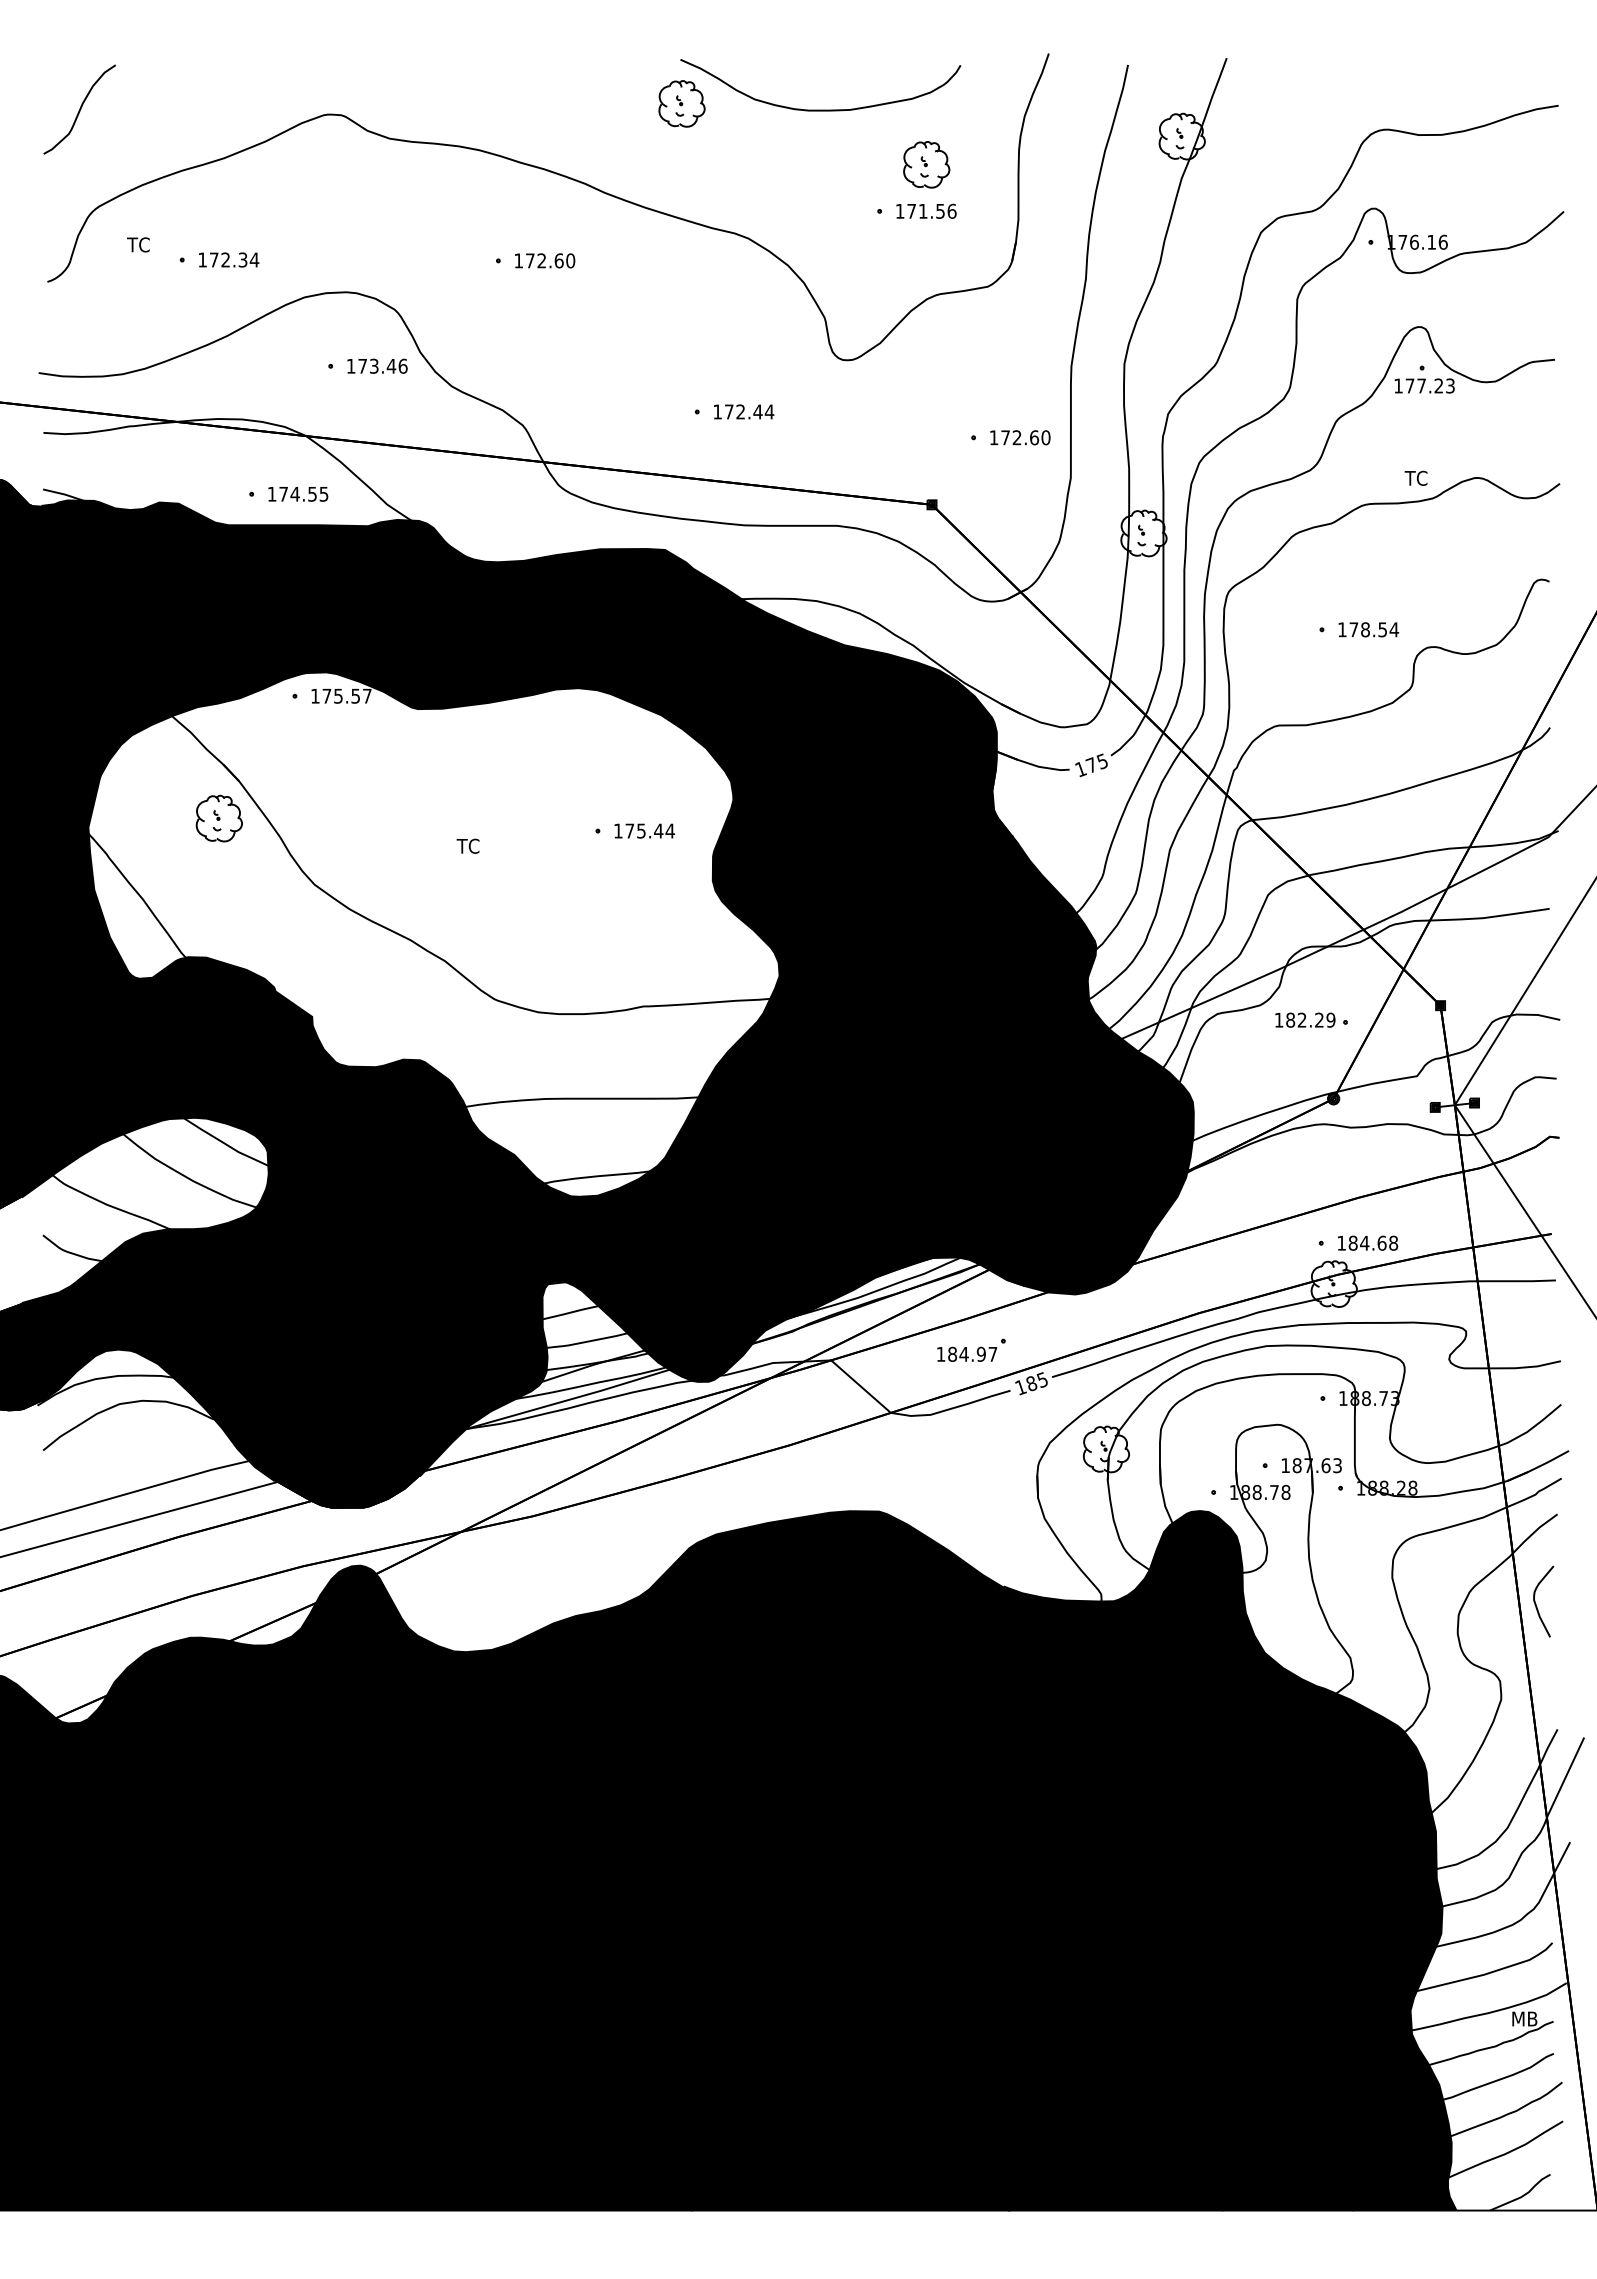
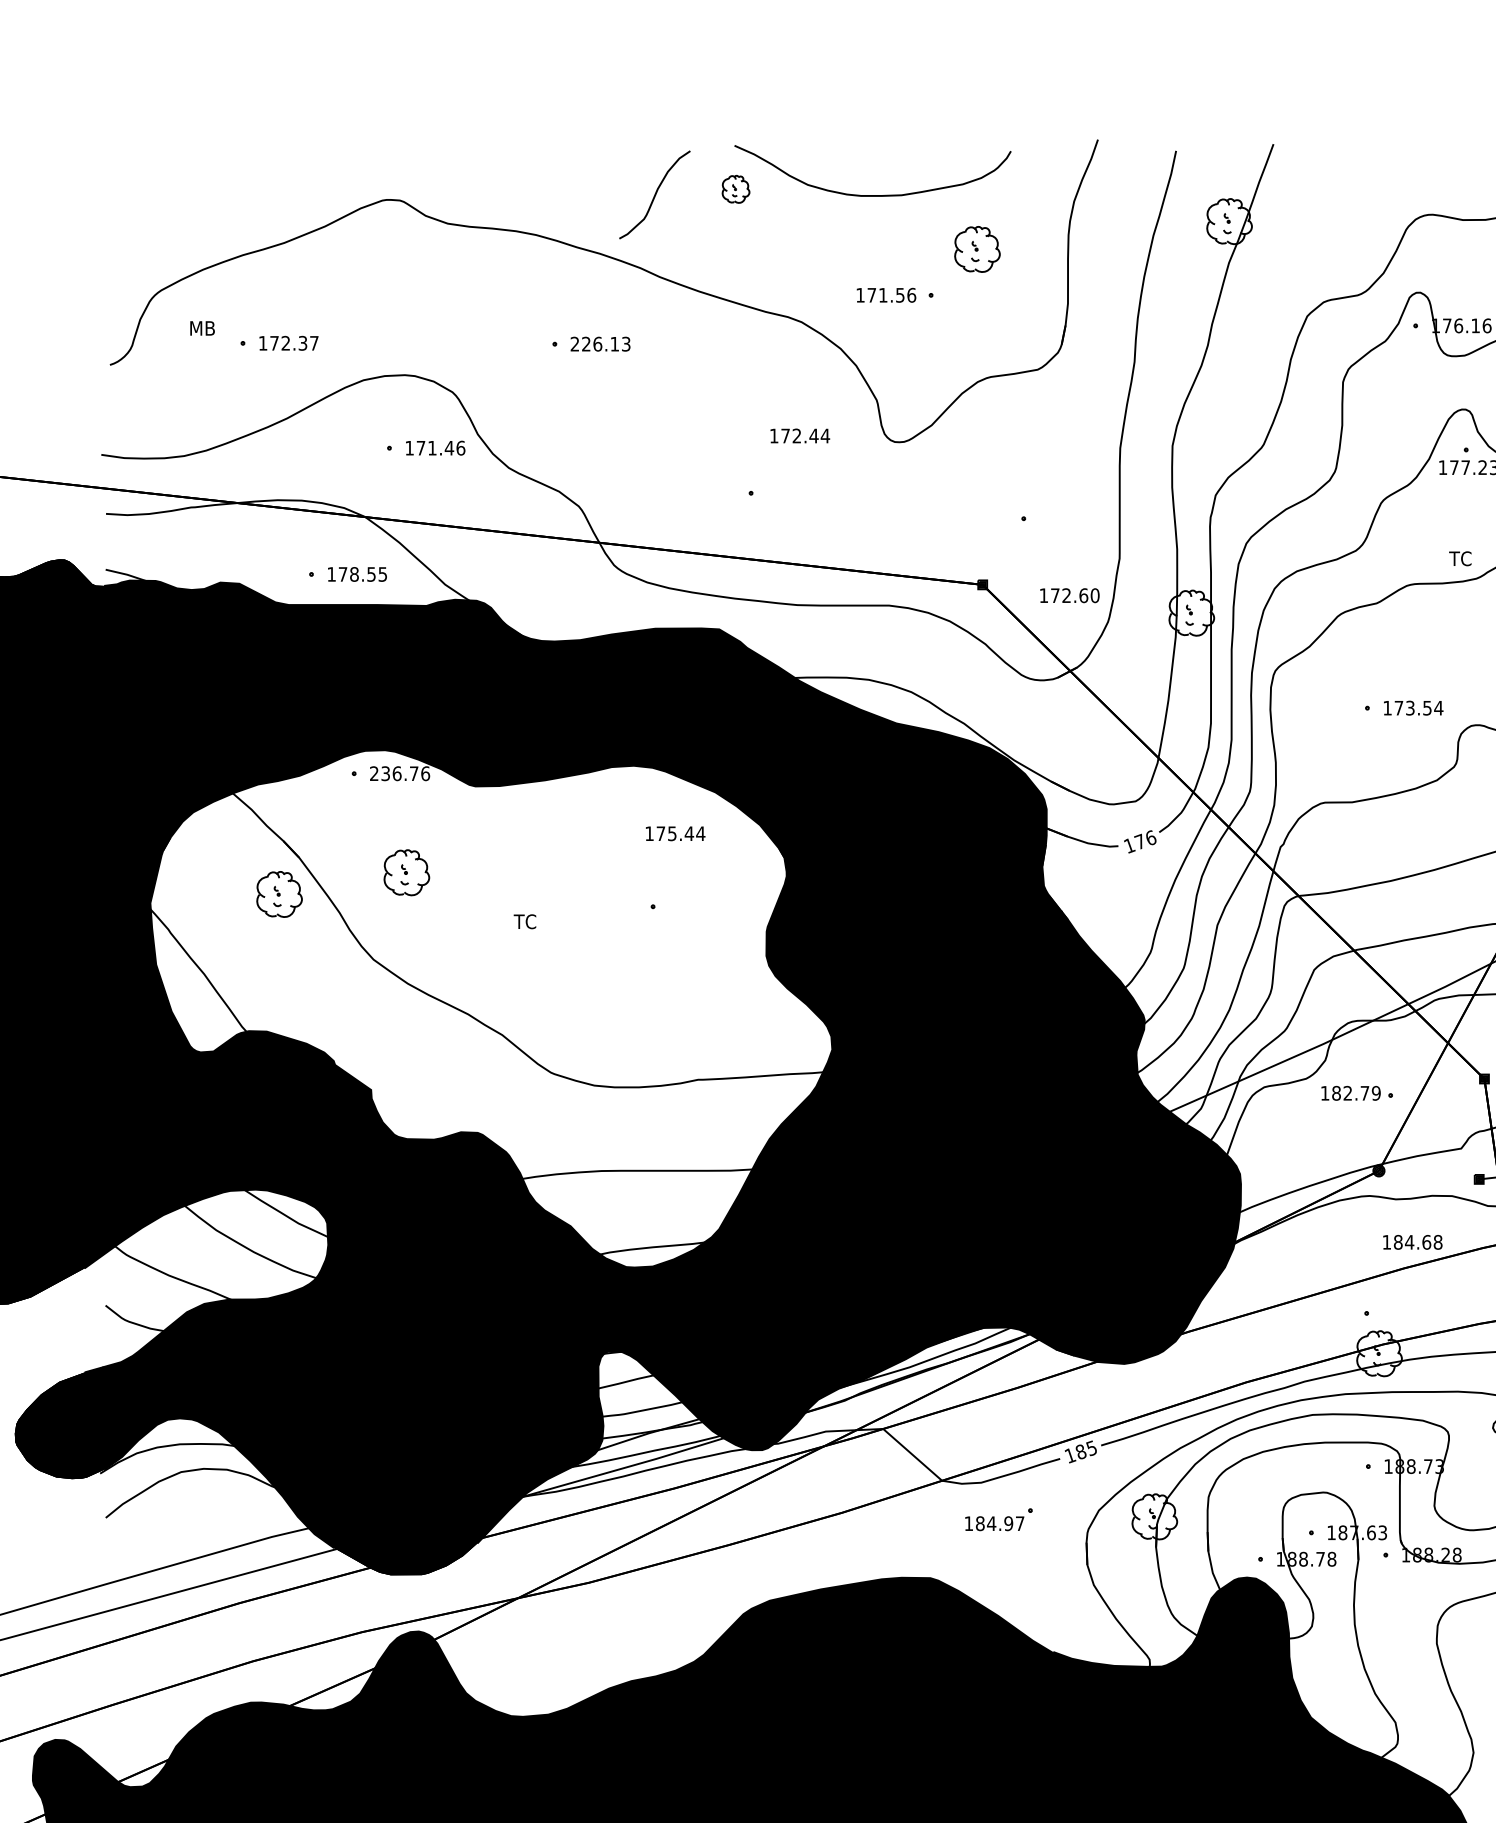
part: (681, 103) -> (735, 188), size x0.6
curve: (79, 109) -> (654, 194), moved
text: (926, 210) -> (886, 294), moved
text: (140, 244) -> (201, 328), TC -> MB
text: (254, 259) -> (314, 342), 172.34 -> 172.37
text: (544, 260) -> (600, 343), 172.60 -> 226.13
text: (374, 365) -> (432, 447), 173.46 -> 171.46
text: (744, 411) -> (800, 435), moved
text: (1020, 437) -> (1070, 595), moved
text: (294, 493) -> (353, 573), 174.55 -> 178.55
text: (1365, 629) -> (1410, 707), 178.54 -> 173.54
text: (341, 695) -> (400, 772), 175.57 -> 236.76
text: (1102, 761) -> (1150, 838), 175 -> 176
part: (347, 796) -> (406, 872), added
text: (644, 830) -> (675, 833), moved
text: (1319, 1019) -> (1364, 1092), 182.29 -> 182.79
text: (1368, 1242) -> (1413, 1241), moved
part: (971, 1349) -> (998, 1518), moved

